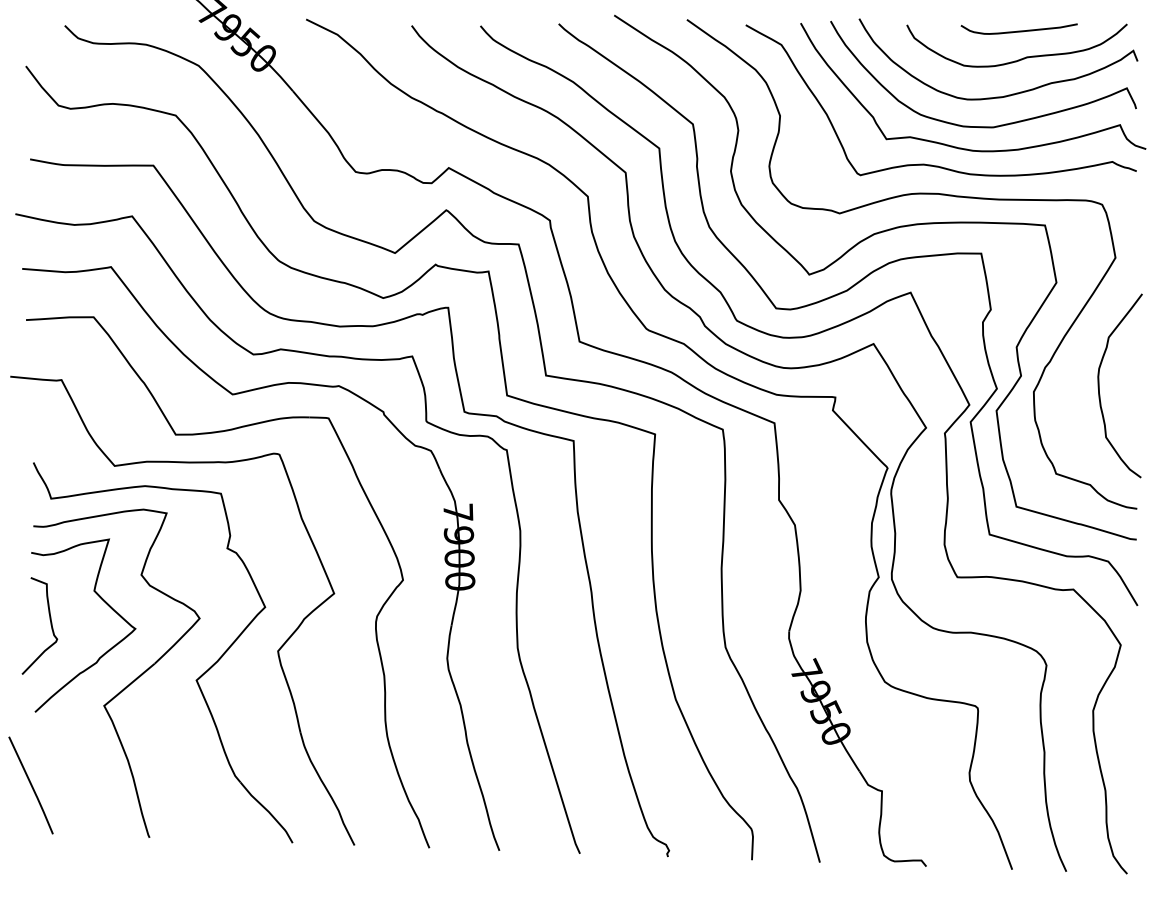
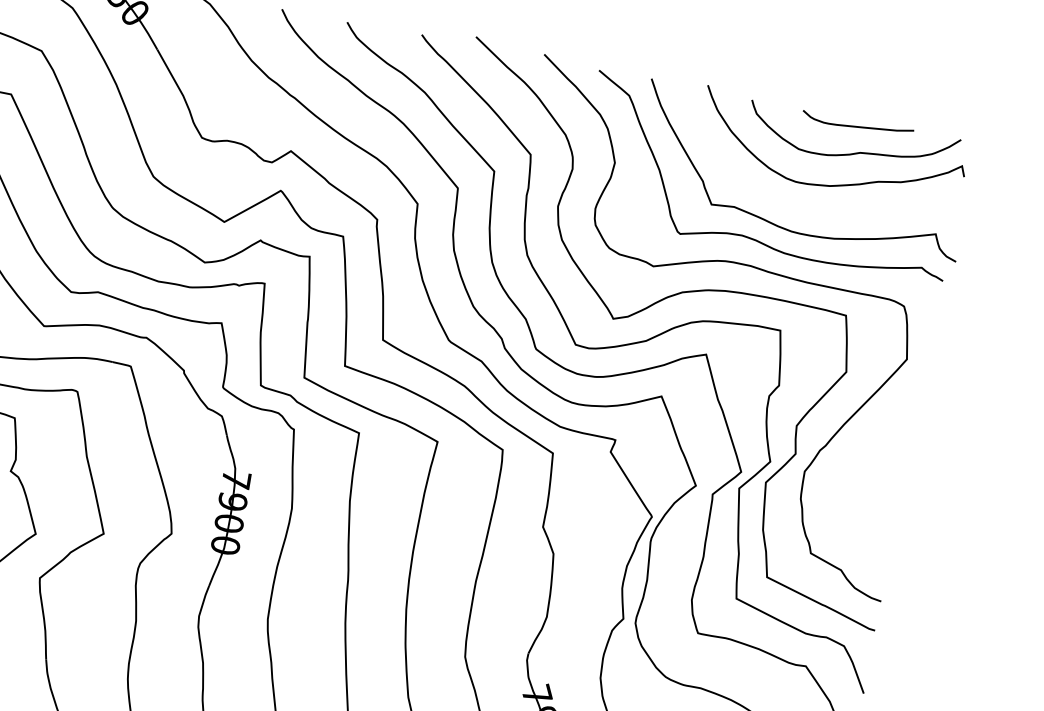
curve: (983, 126) -> (805, 210), removed
curve: (1099, 385) -> (868, 477), removed

